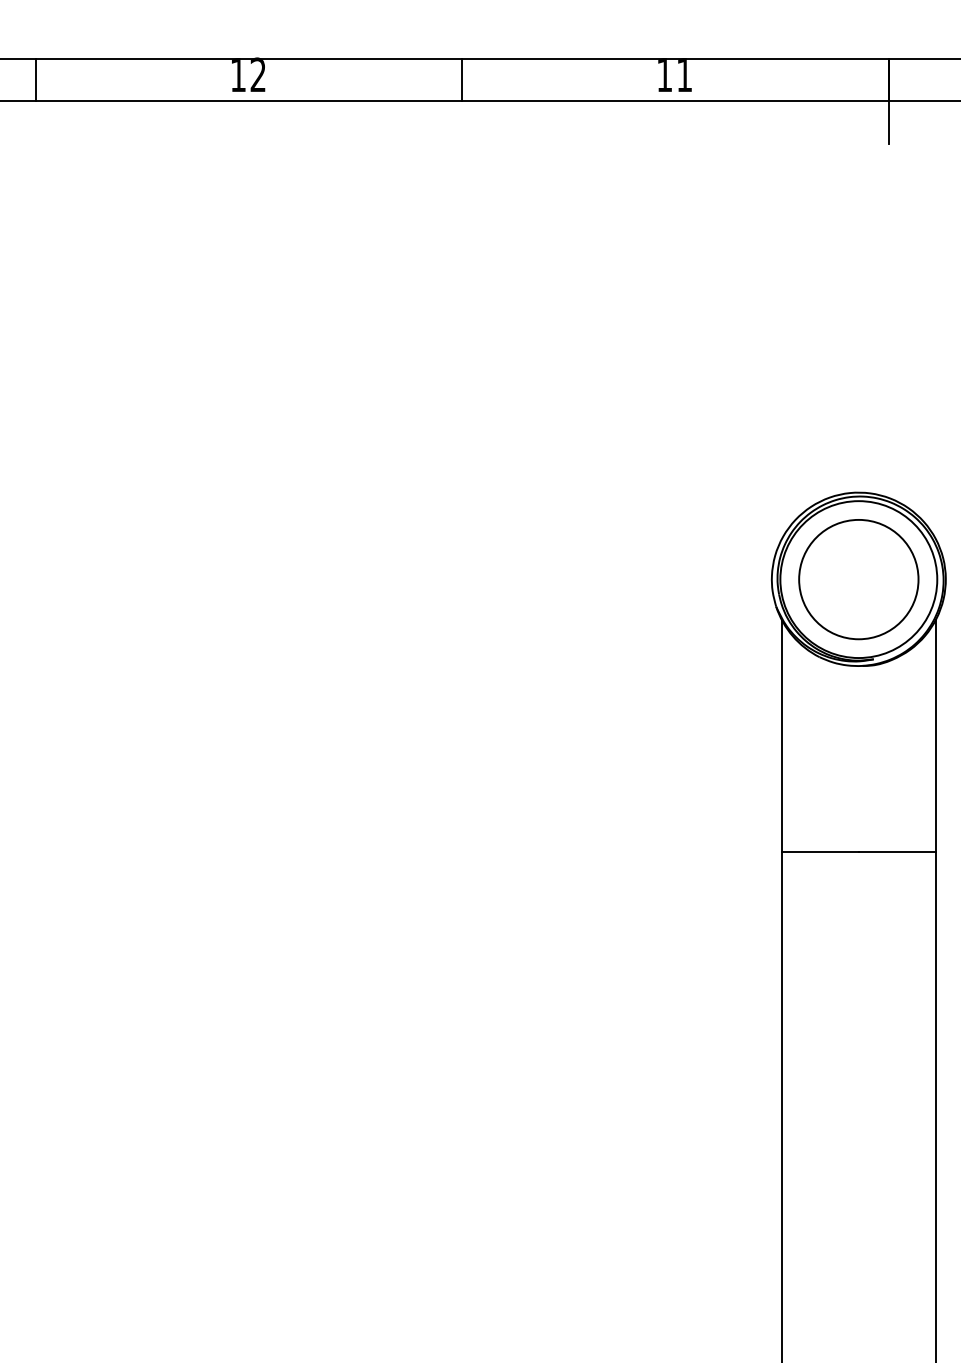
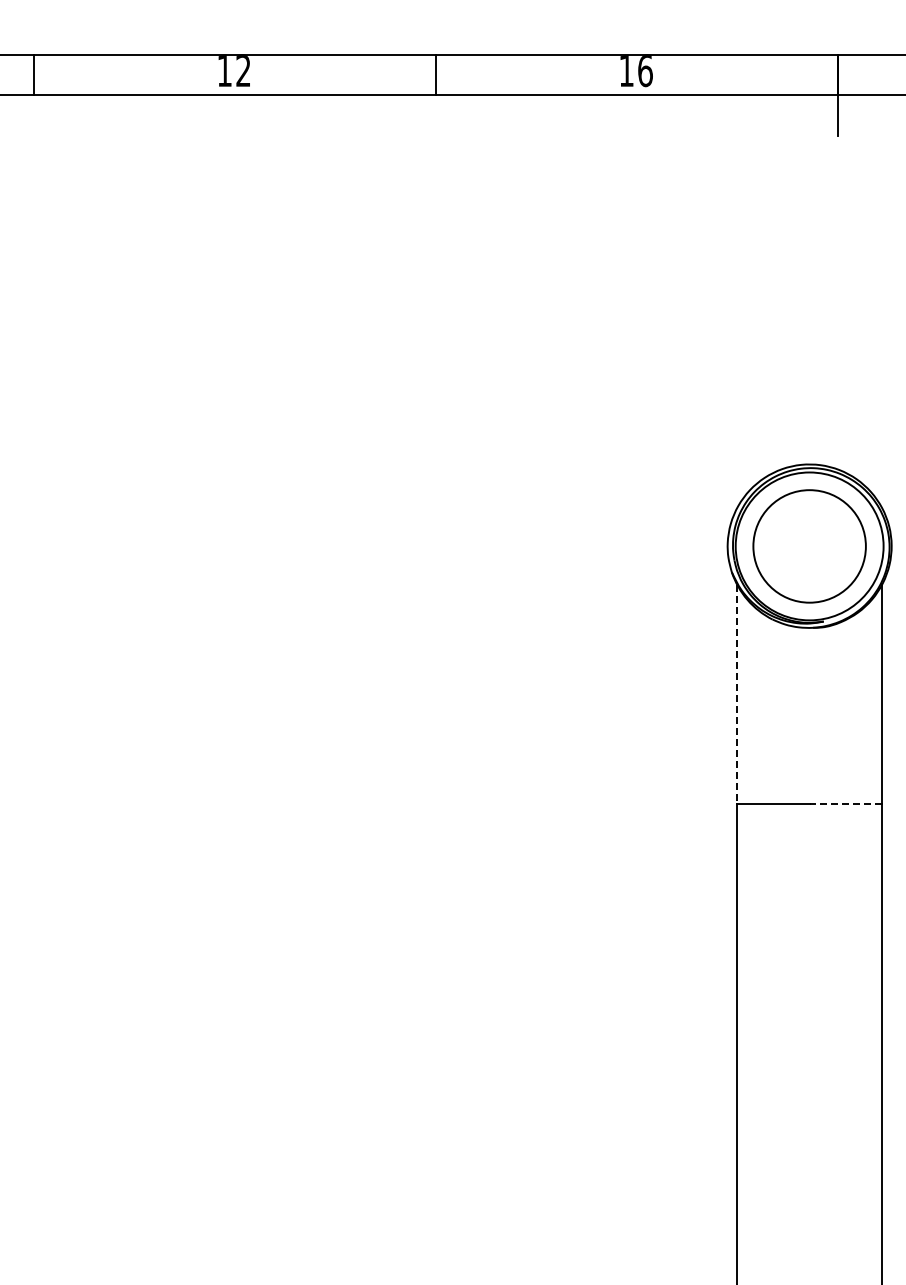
text: (684, 75) -> (645, 71), 11 -> 16
line: (782, 736) -> (737, 694), solid -> dashed
line: (896, 852) -> (845, 803), solid -> dashed

